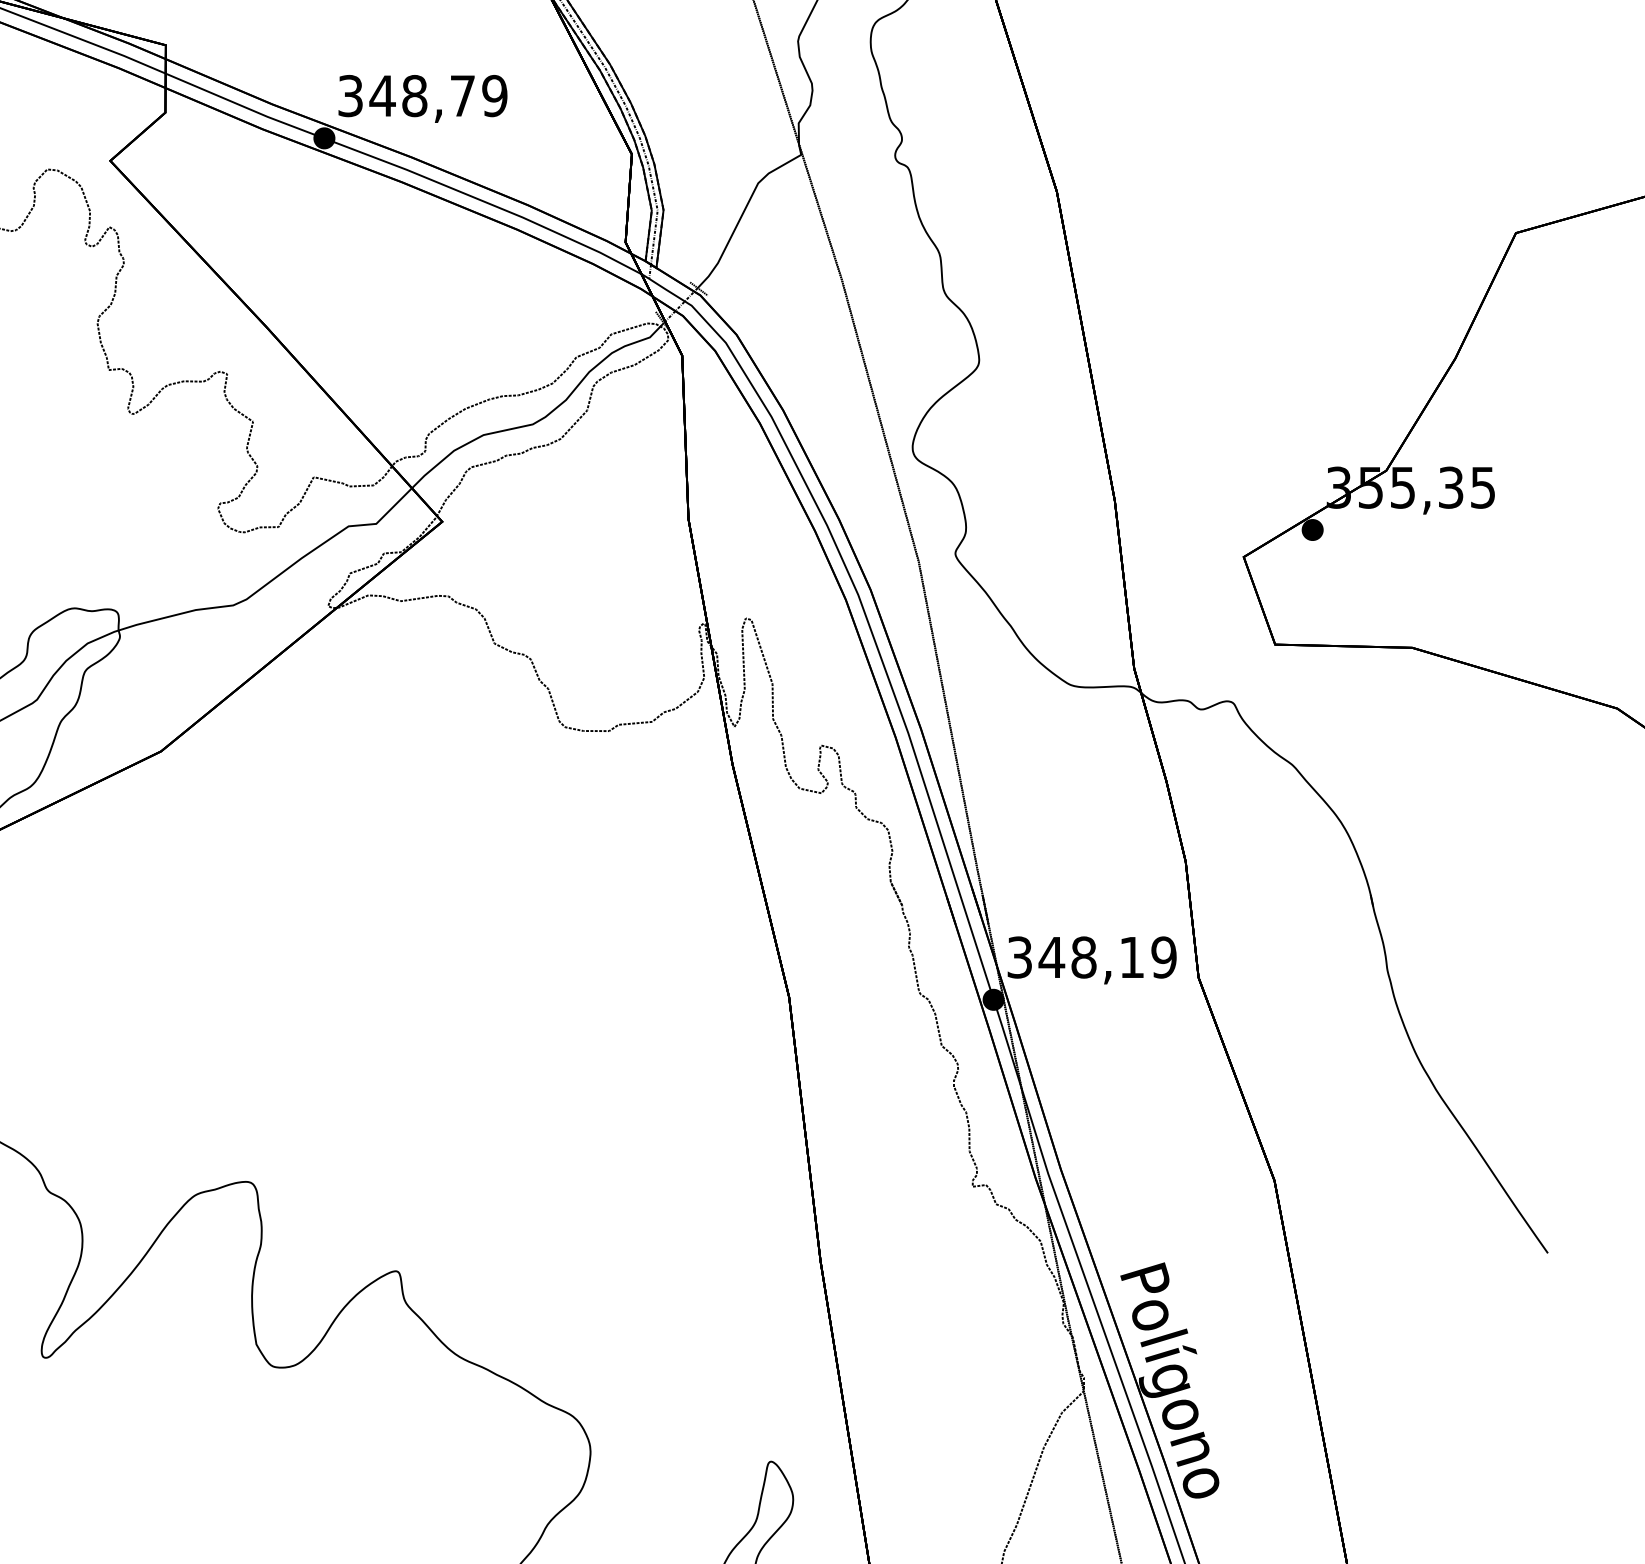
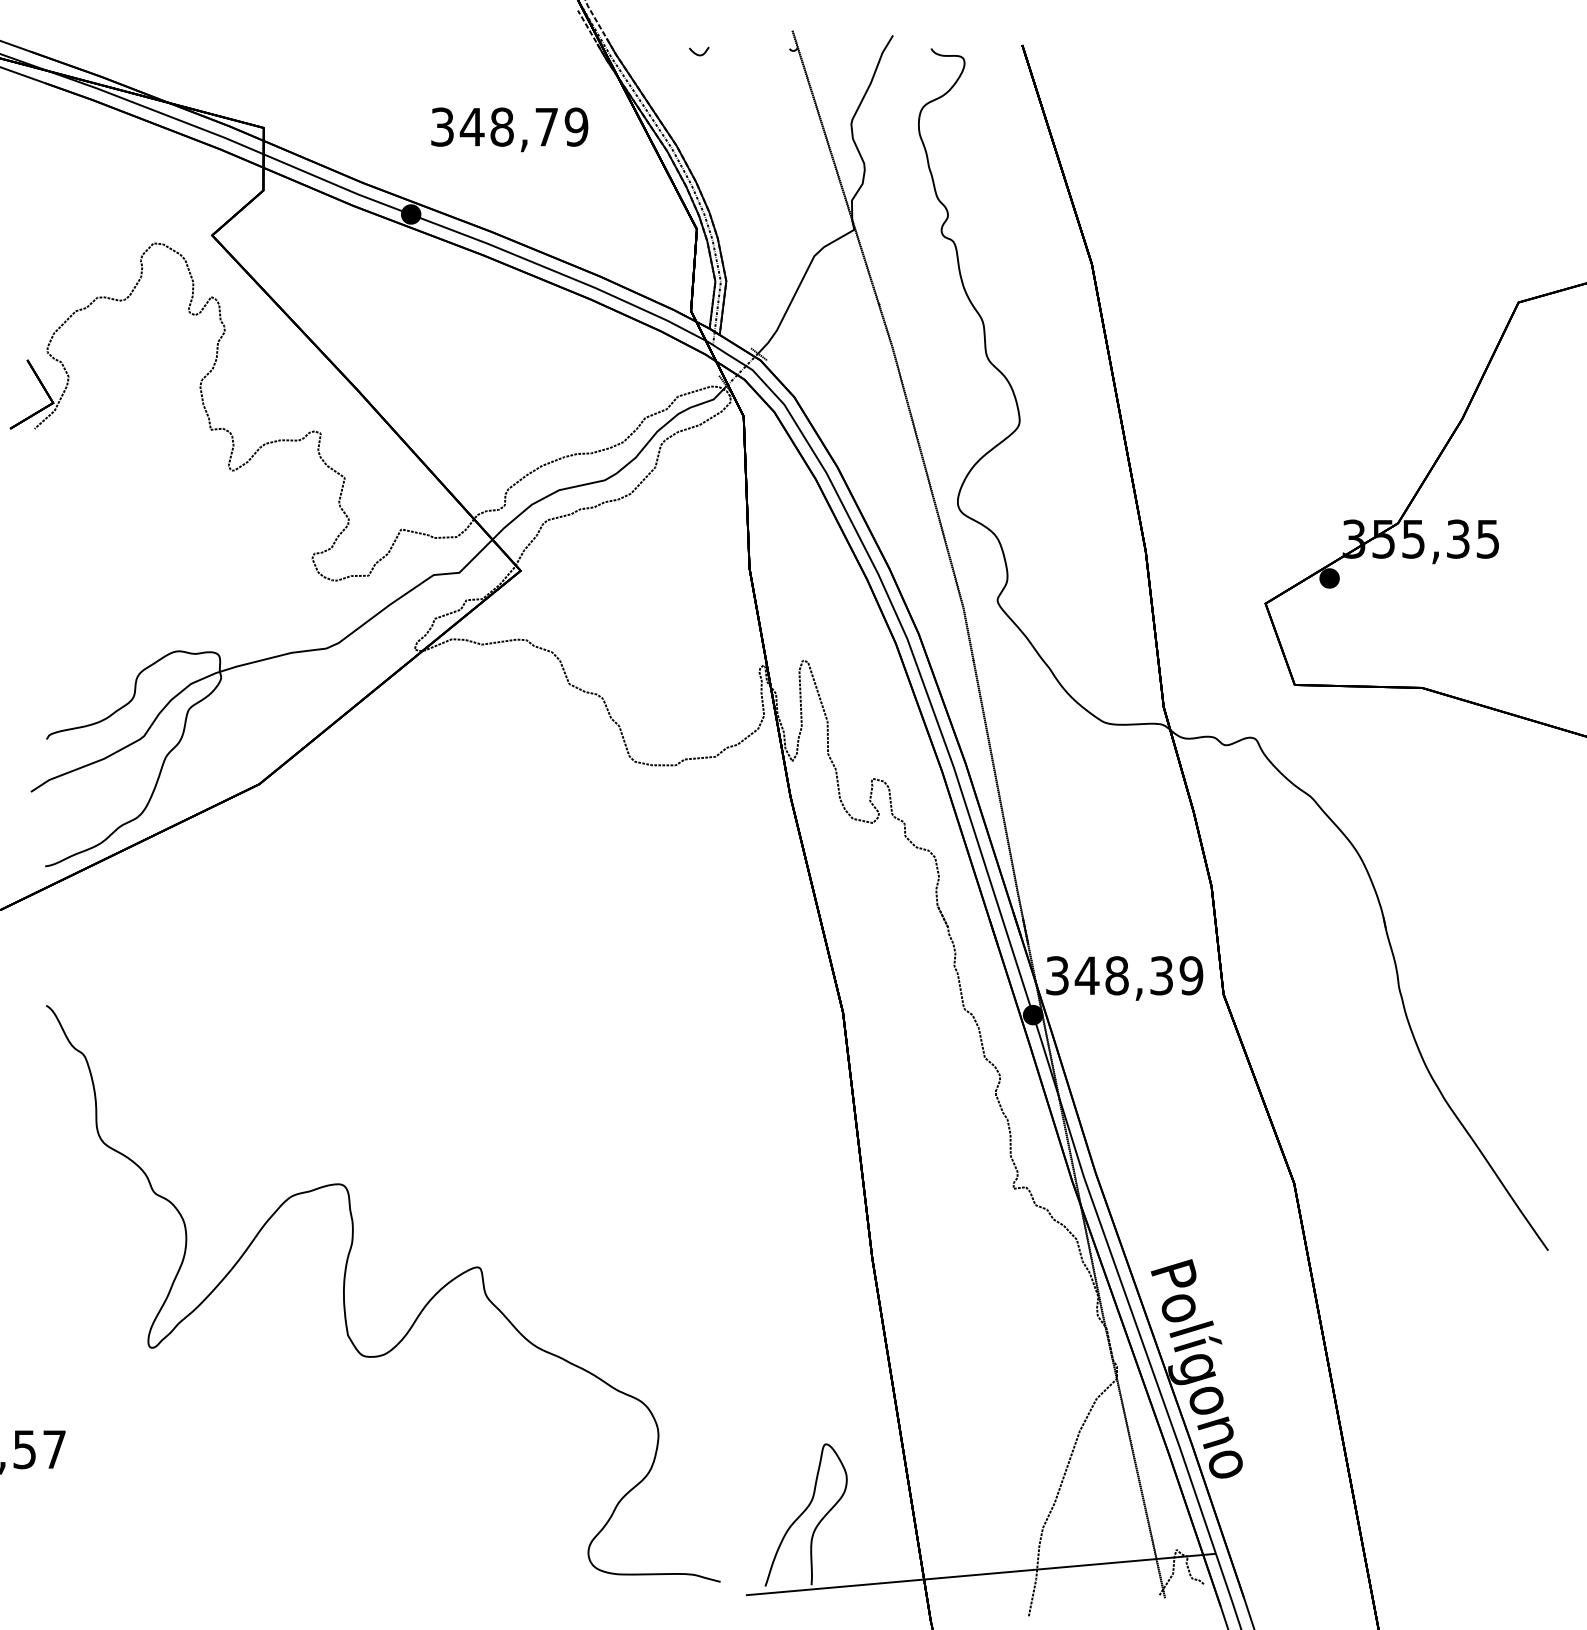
text: (422, 98) -> (509, 129), moved
text: (1131, 957) -> (1161, 975), 348,19 -> 348,39

